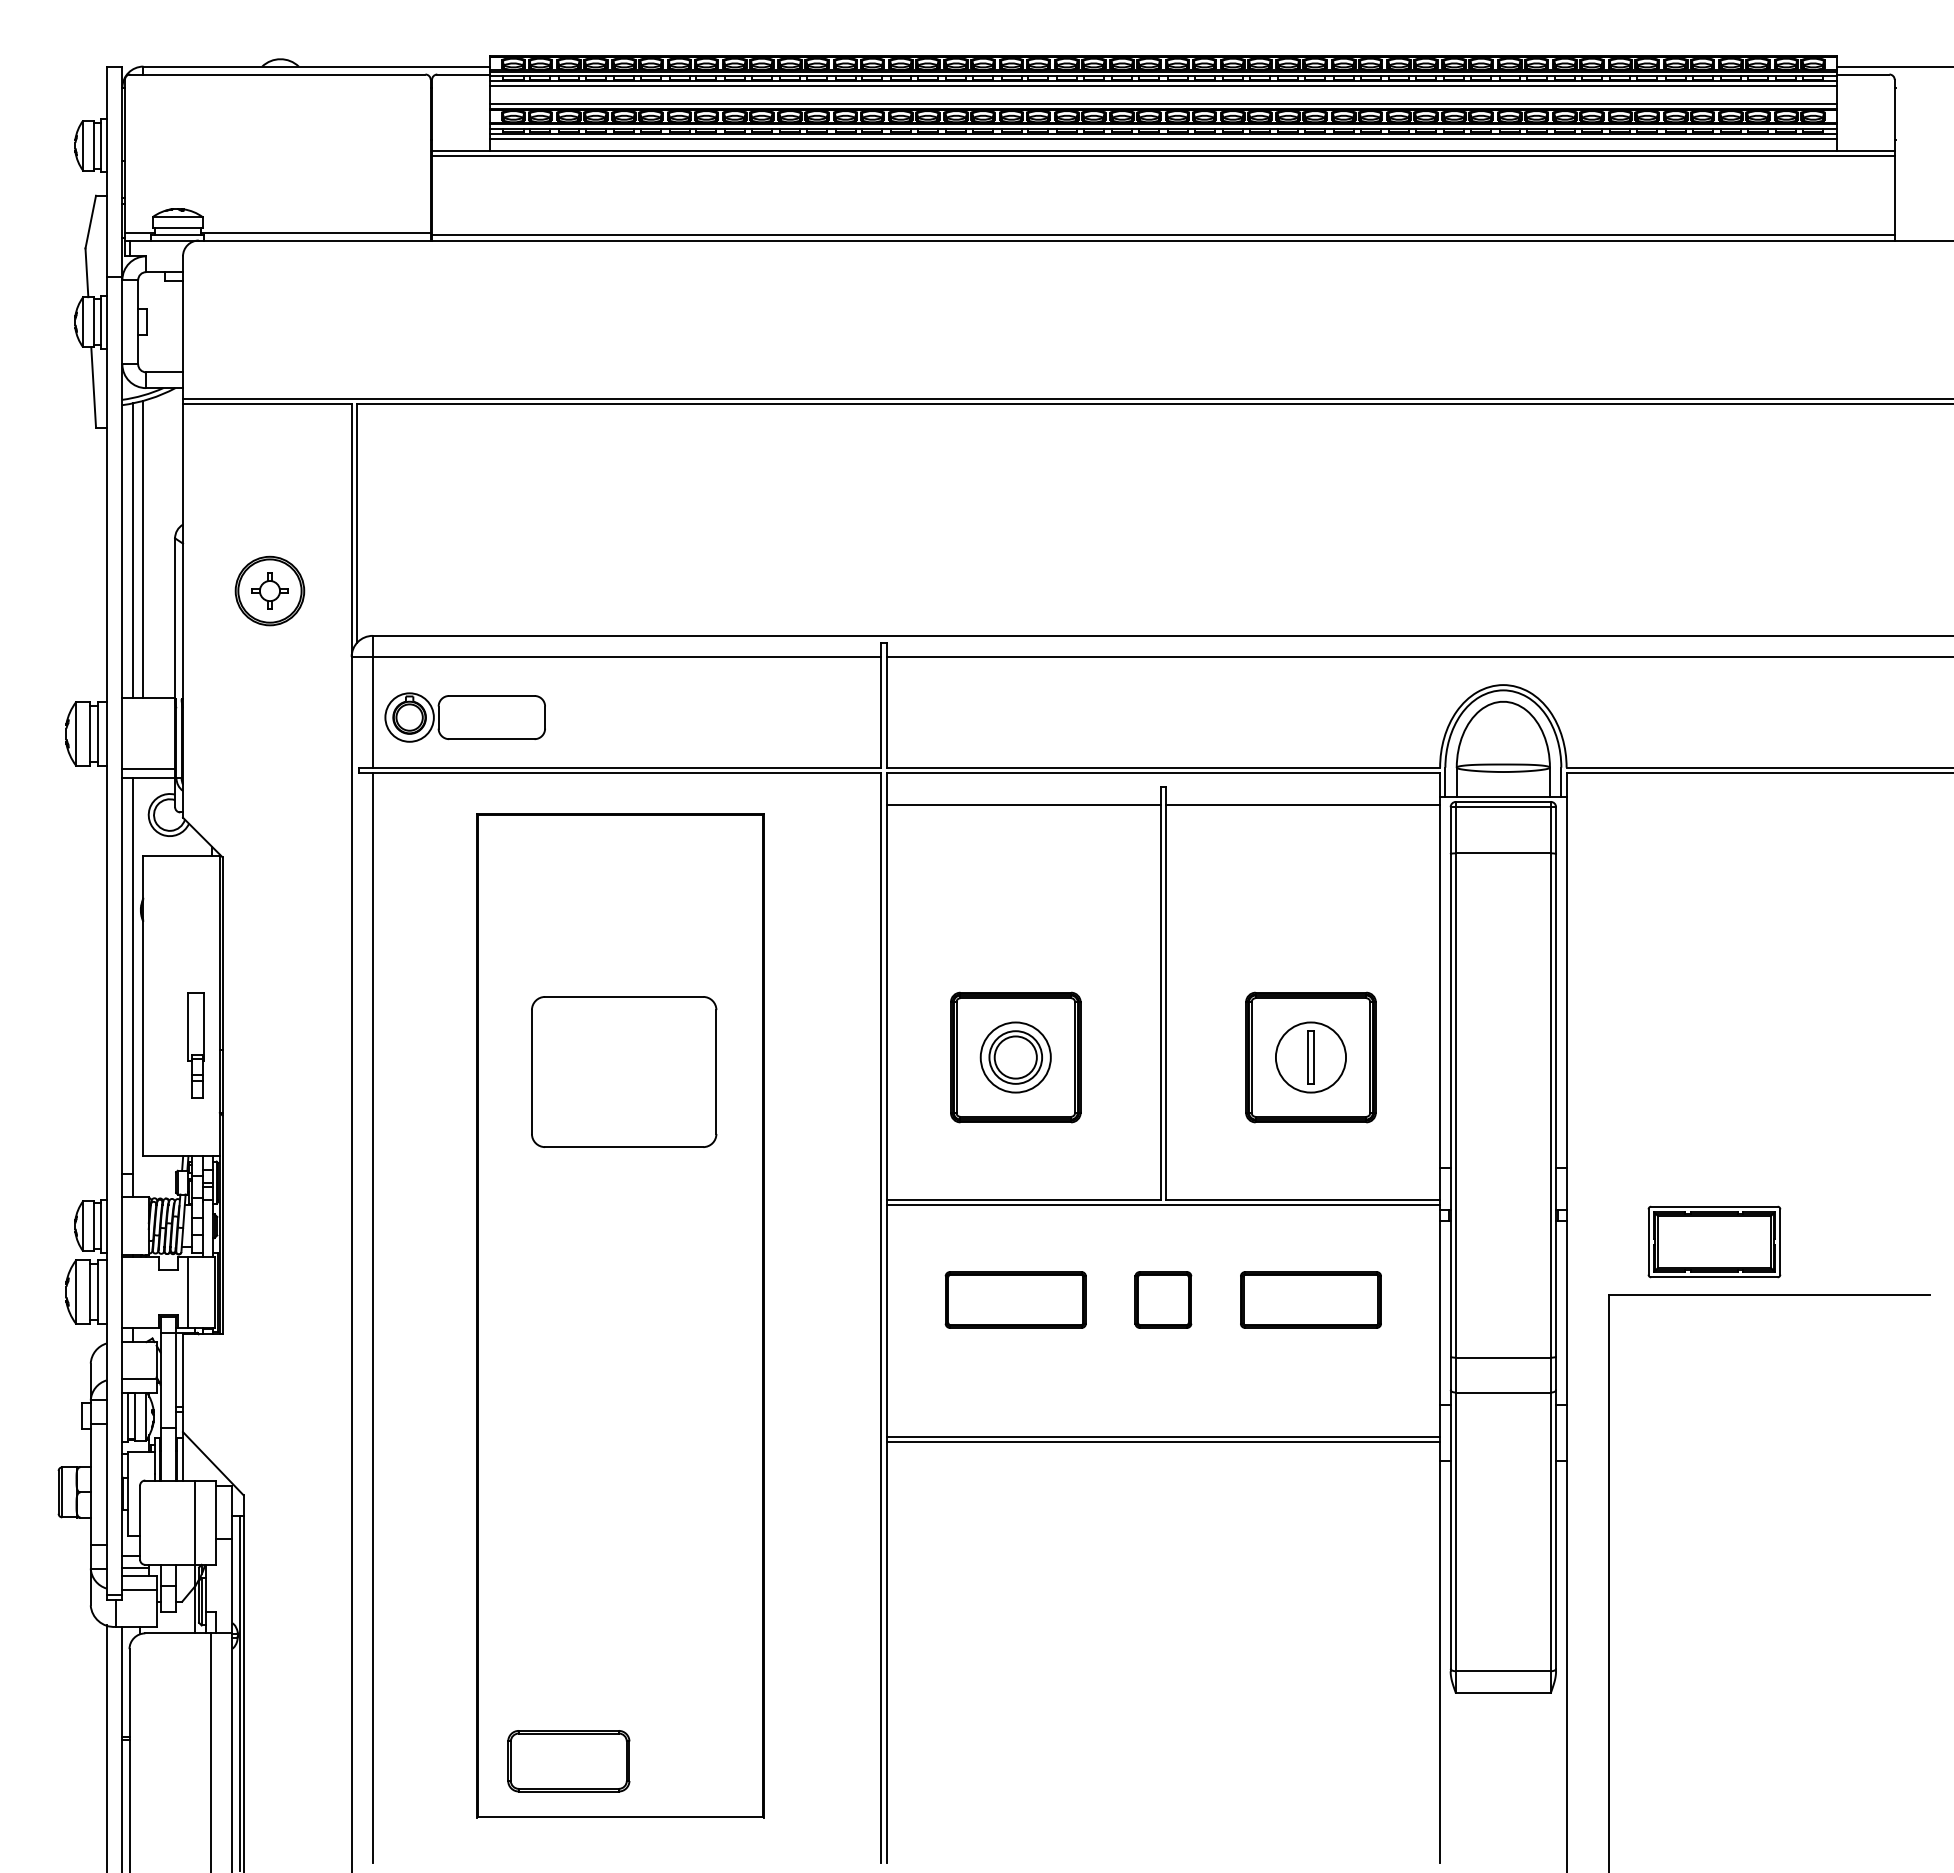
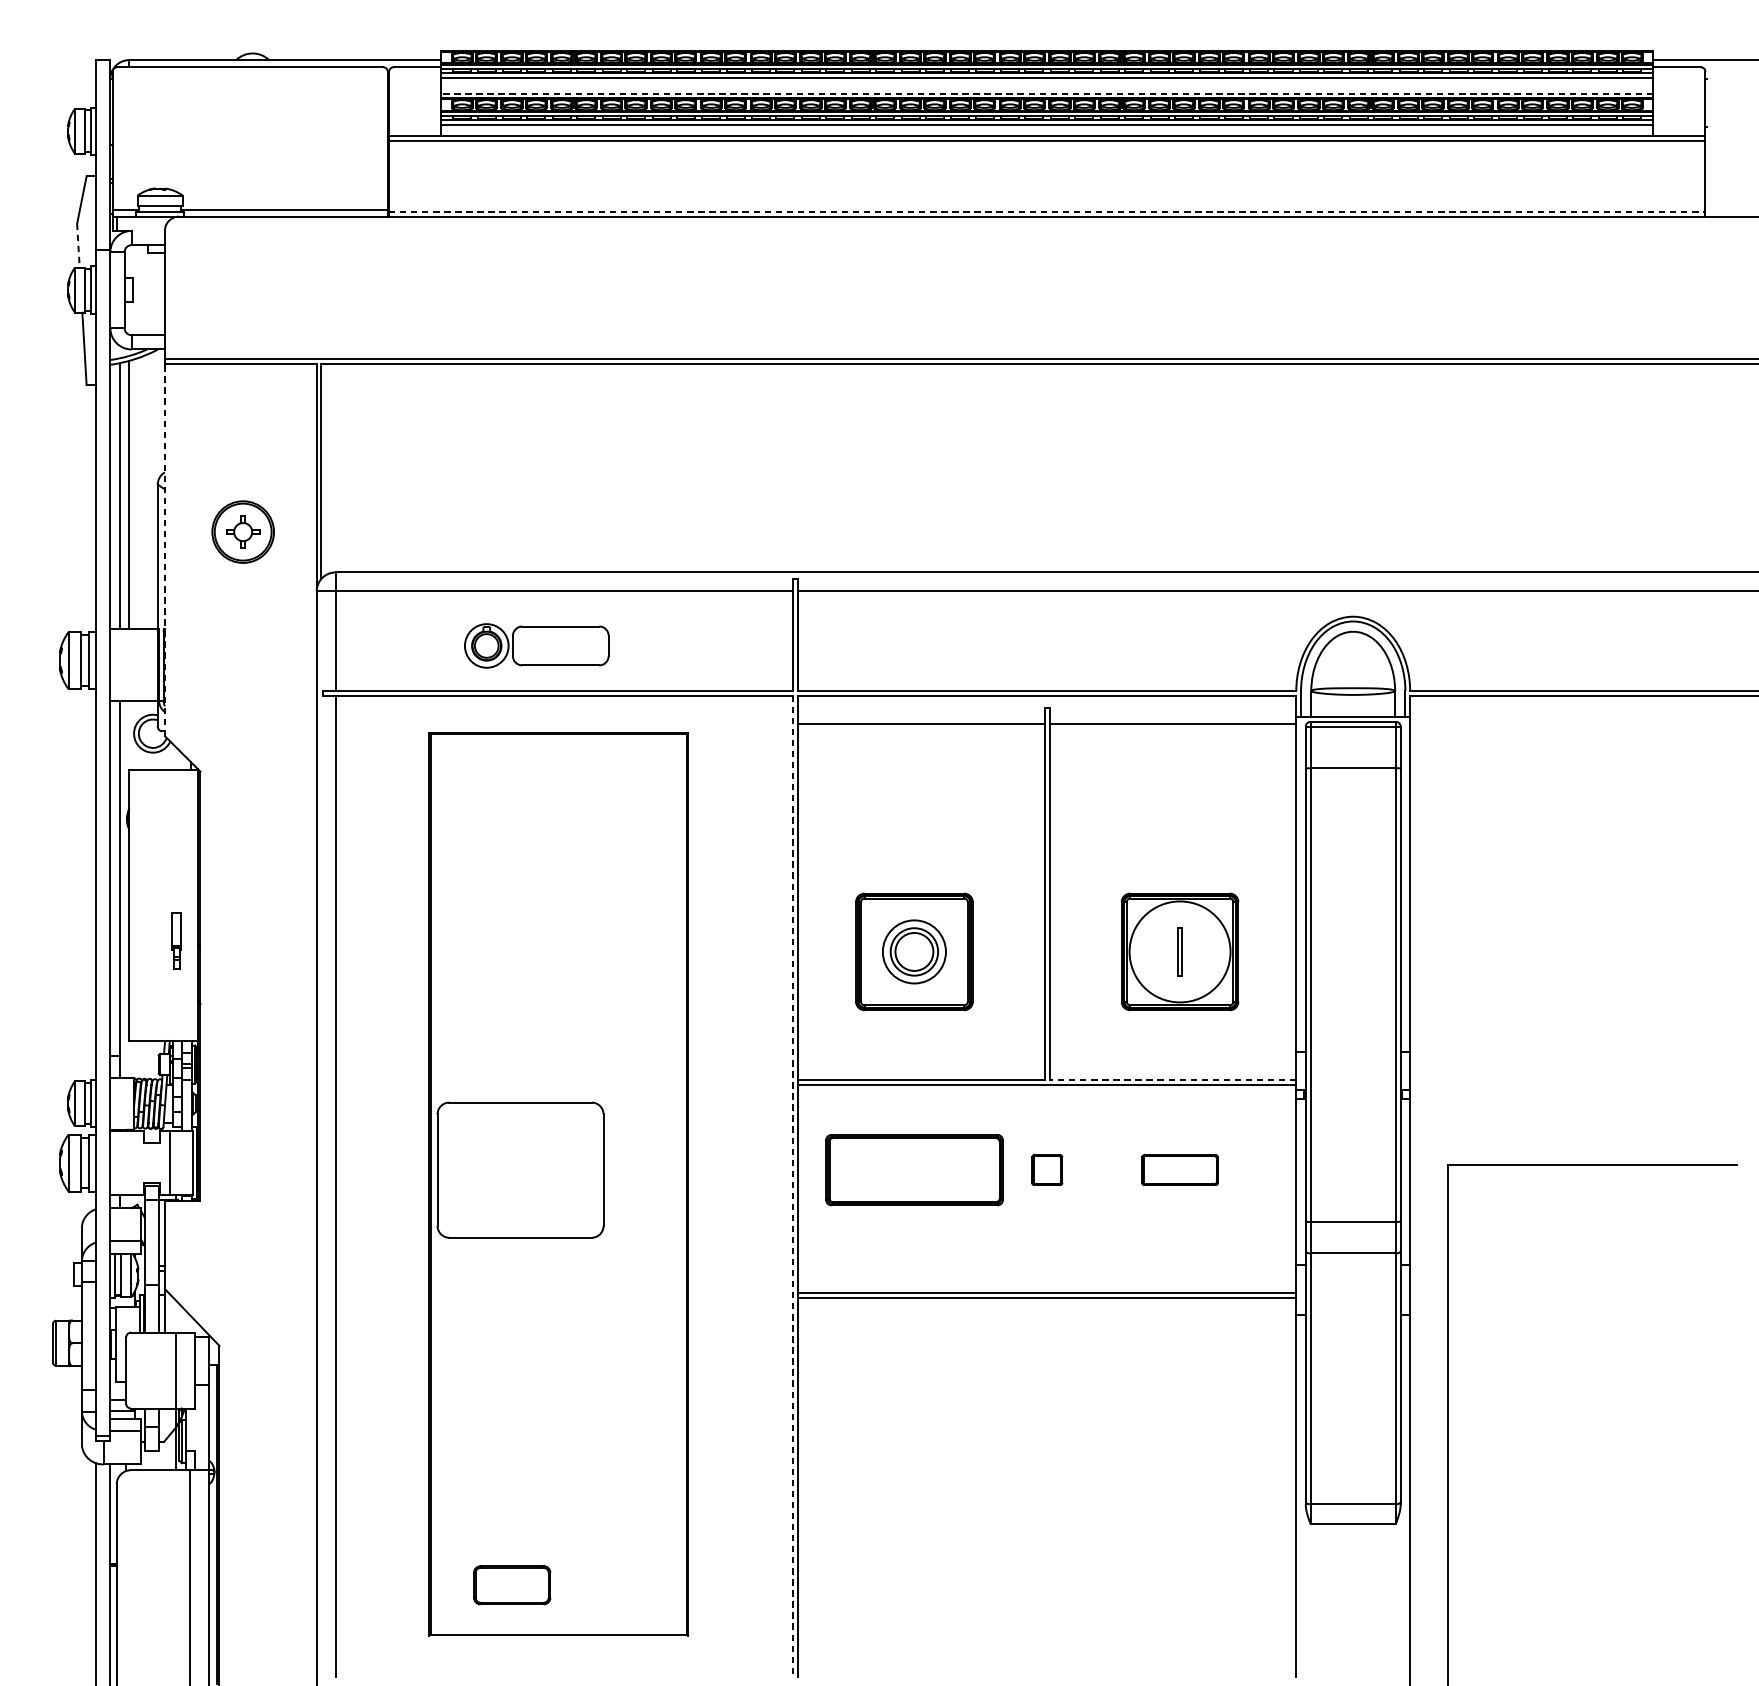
line: (1162, 103) -> (1046, 93), solid -> dashed
line: (1163, 235) -> (1047, 212), solid -> dashed
line: (86, 273) -> (78, 246), solid -> dashed
line: (183, 610) -> (165, 549), solid -> dashed
part: (464, 717) -> (536, 645), moved
line: (148, 769) -> (133, 692), removed
part: (195, 1045) -> (176, 941), size x0.6
circle: (1310, 1057) -> (1179, 951), size x1.6
part: (624, 1071) -> (520, 1169), moved
line: (1302, 1199) -> (1172, 1079), solid -> dashed
part: (1714, 1241) -> (1543, 1117), removed
part: (1015, 1299) -> (914, 1169), size x1.4
part: (1163, 1299) -> (1047, 1169), size x0.6
part: (1310, 1299) -> (1179, 1169), size x0.6
line: (881, 1318) -> (793, 1186), solid -> dashed
part: (568, 1761) -> (511, 1585), size x0.7

